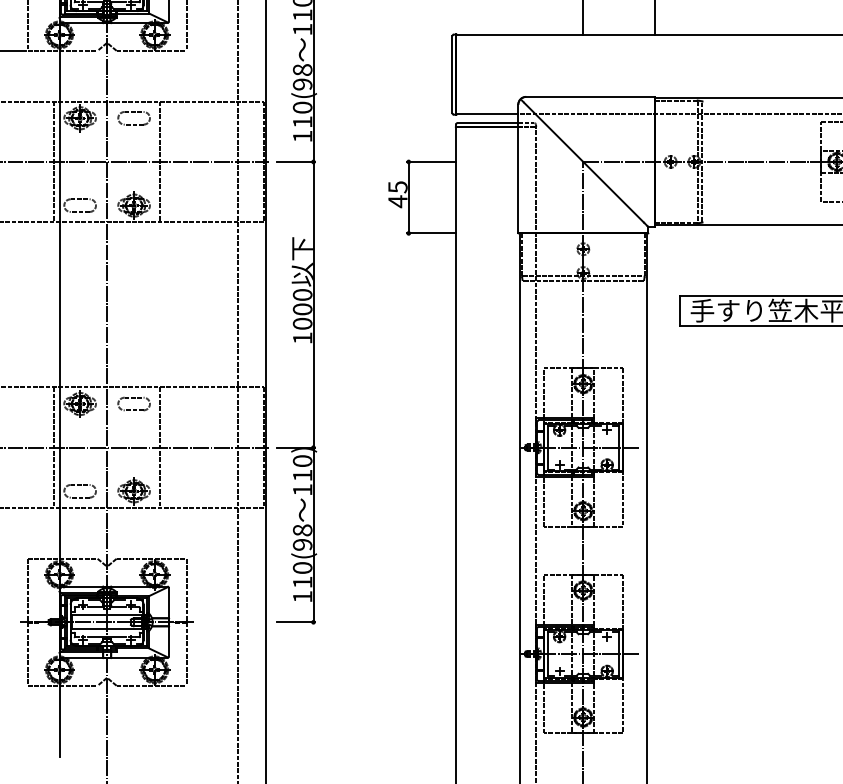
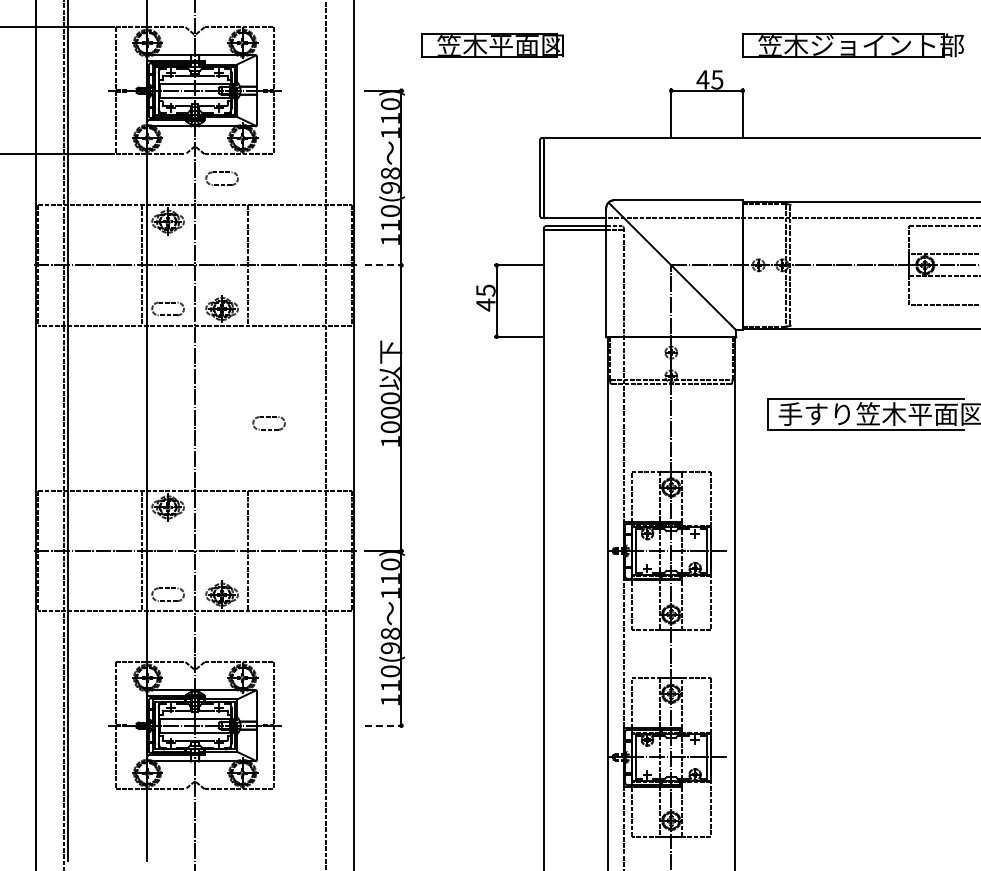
part: (133, 118) -> (221, 178), moved
line: (296, 162) -> (384, 265), solid -> dashed
part: (133, 404) -> (268, 423), moved
line: (296, 622) -> (384, 725), solid -> dashed

